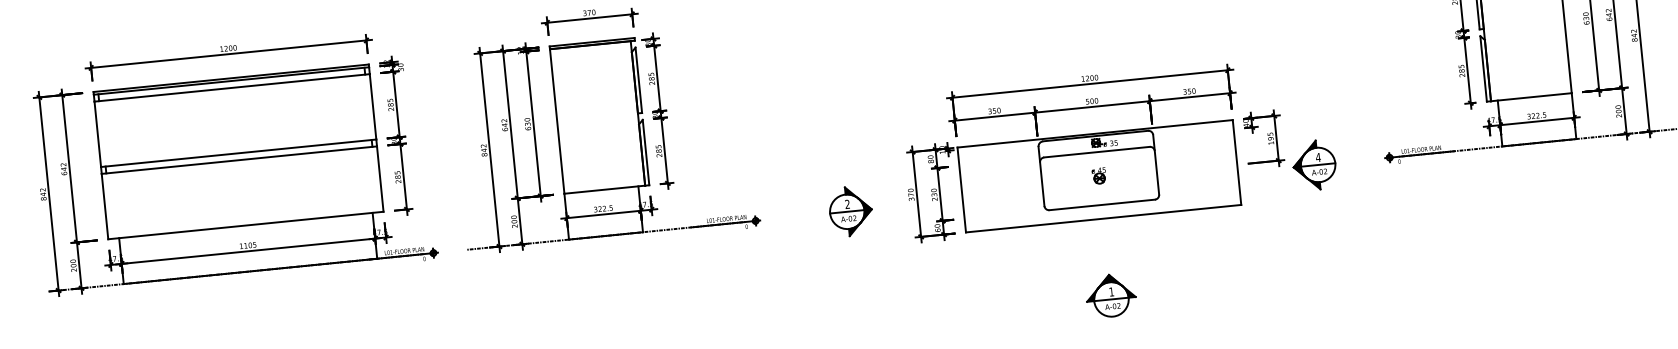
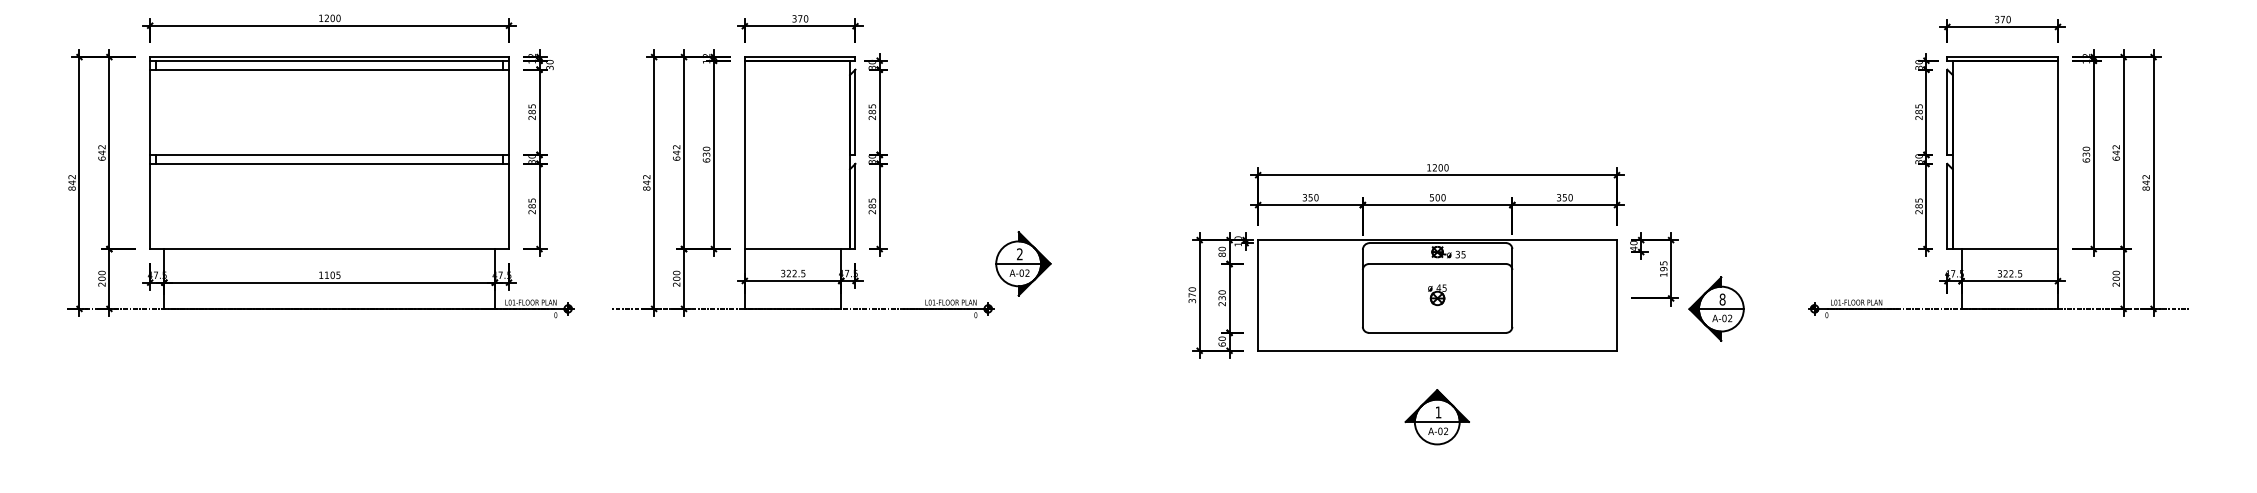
text: (1318, 157) -> (1722, 299), 4 -> 8
part: (851, 211) -> (1023, 263), moved
part: (1110, 296) -> (1436, 417), moved

